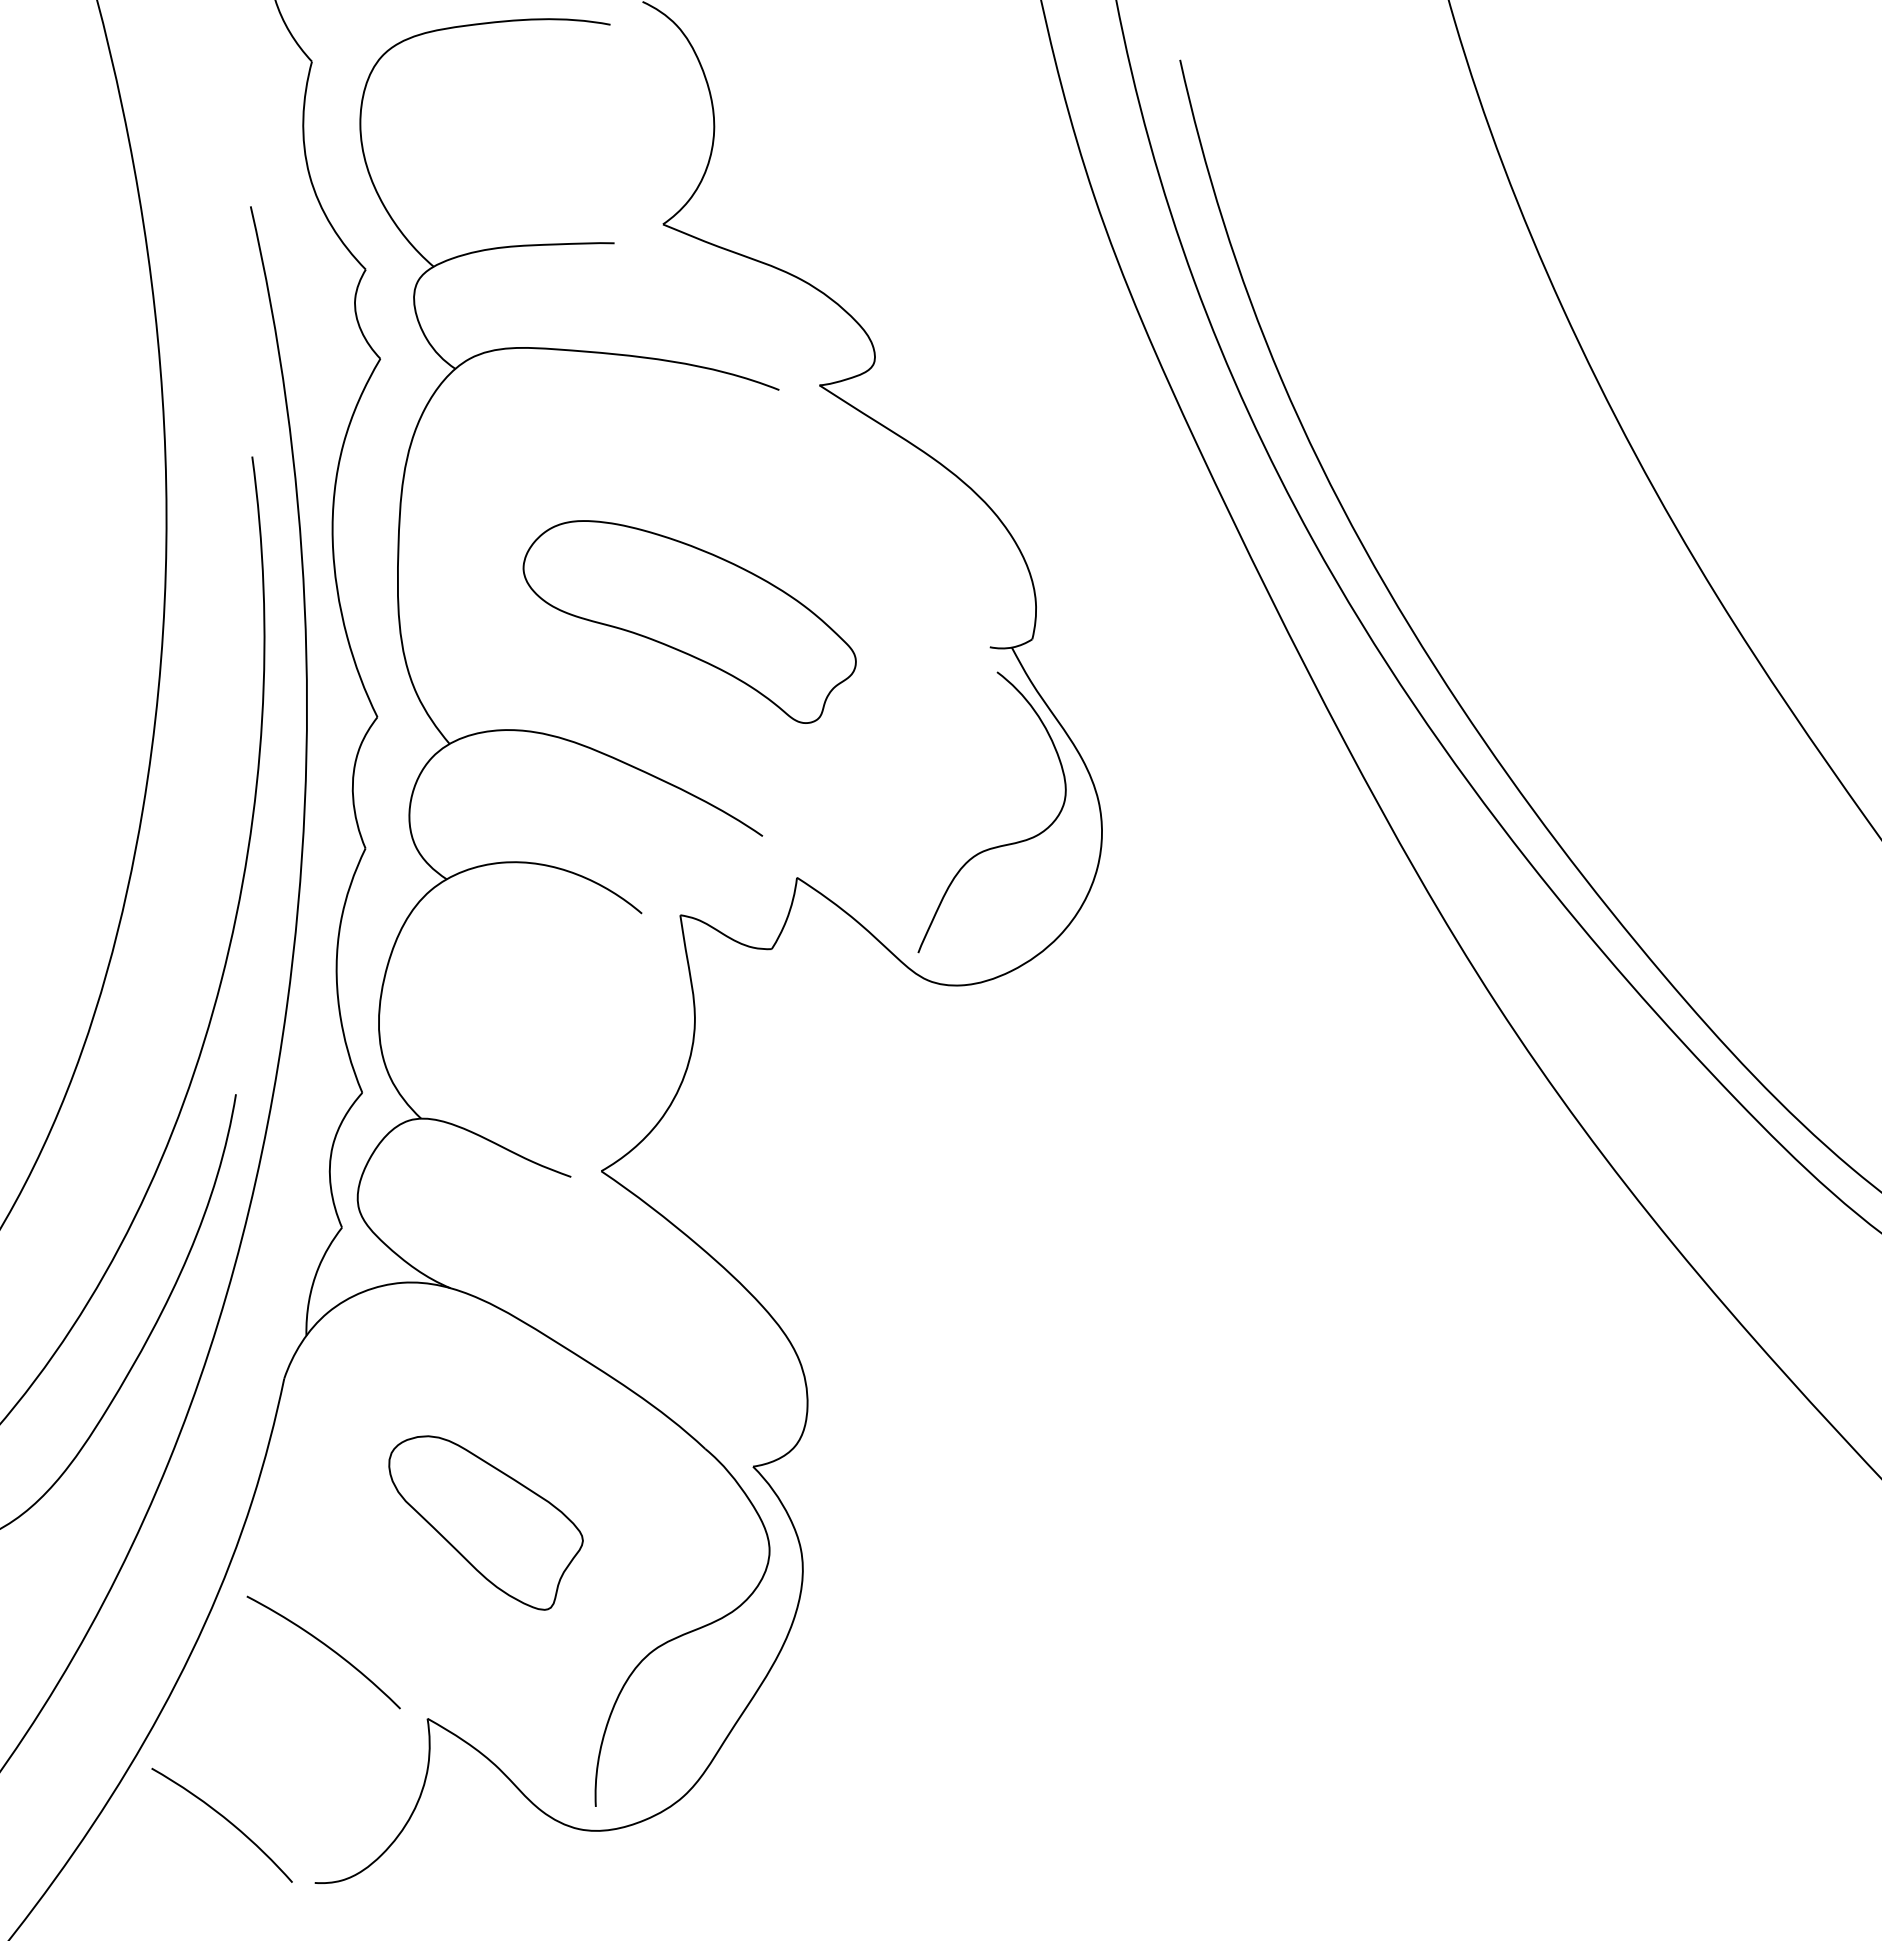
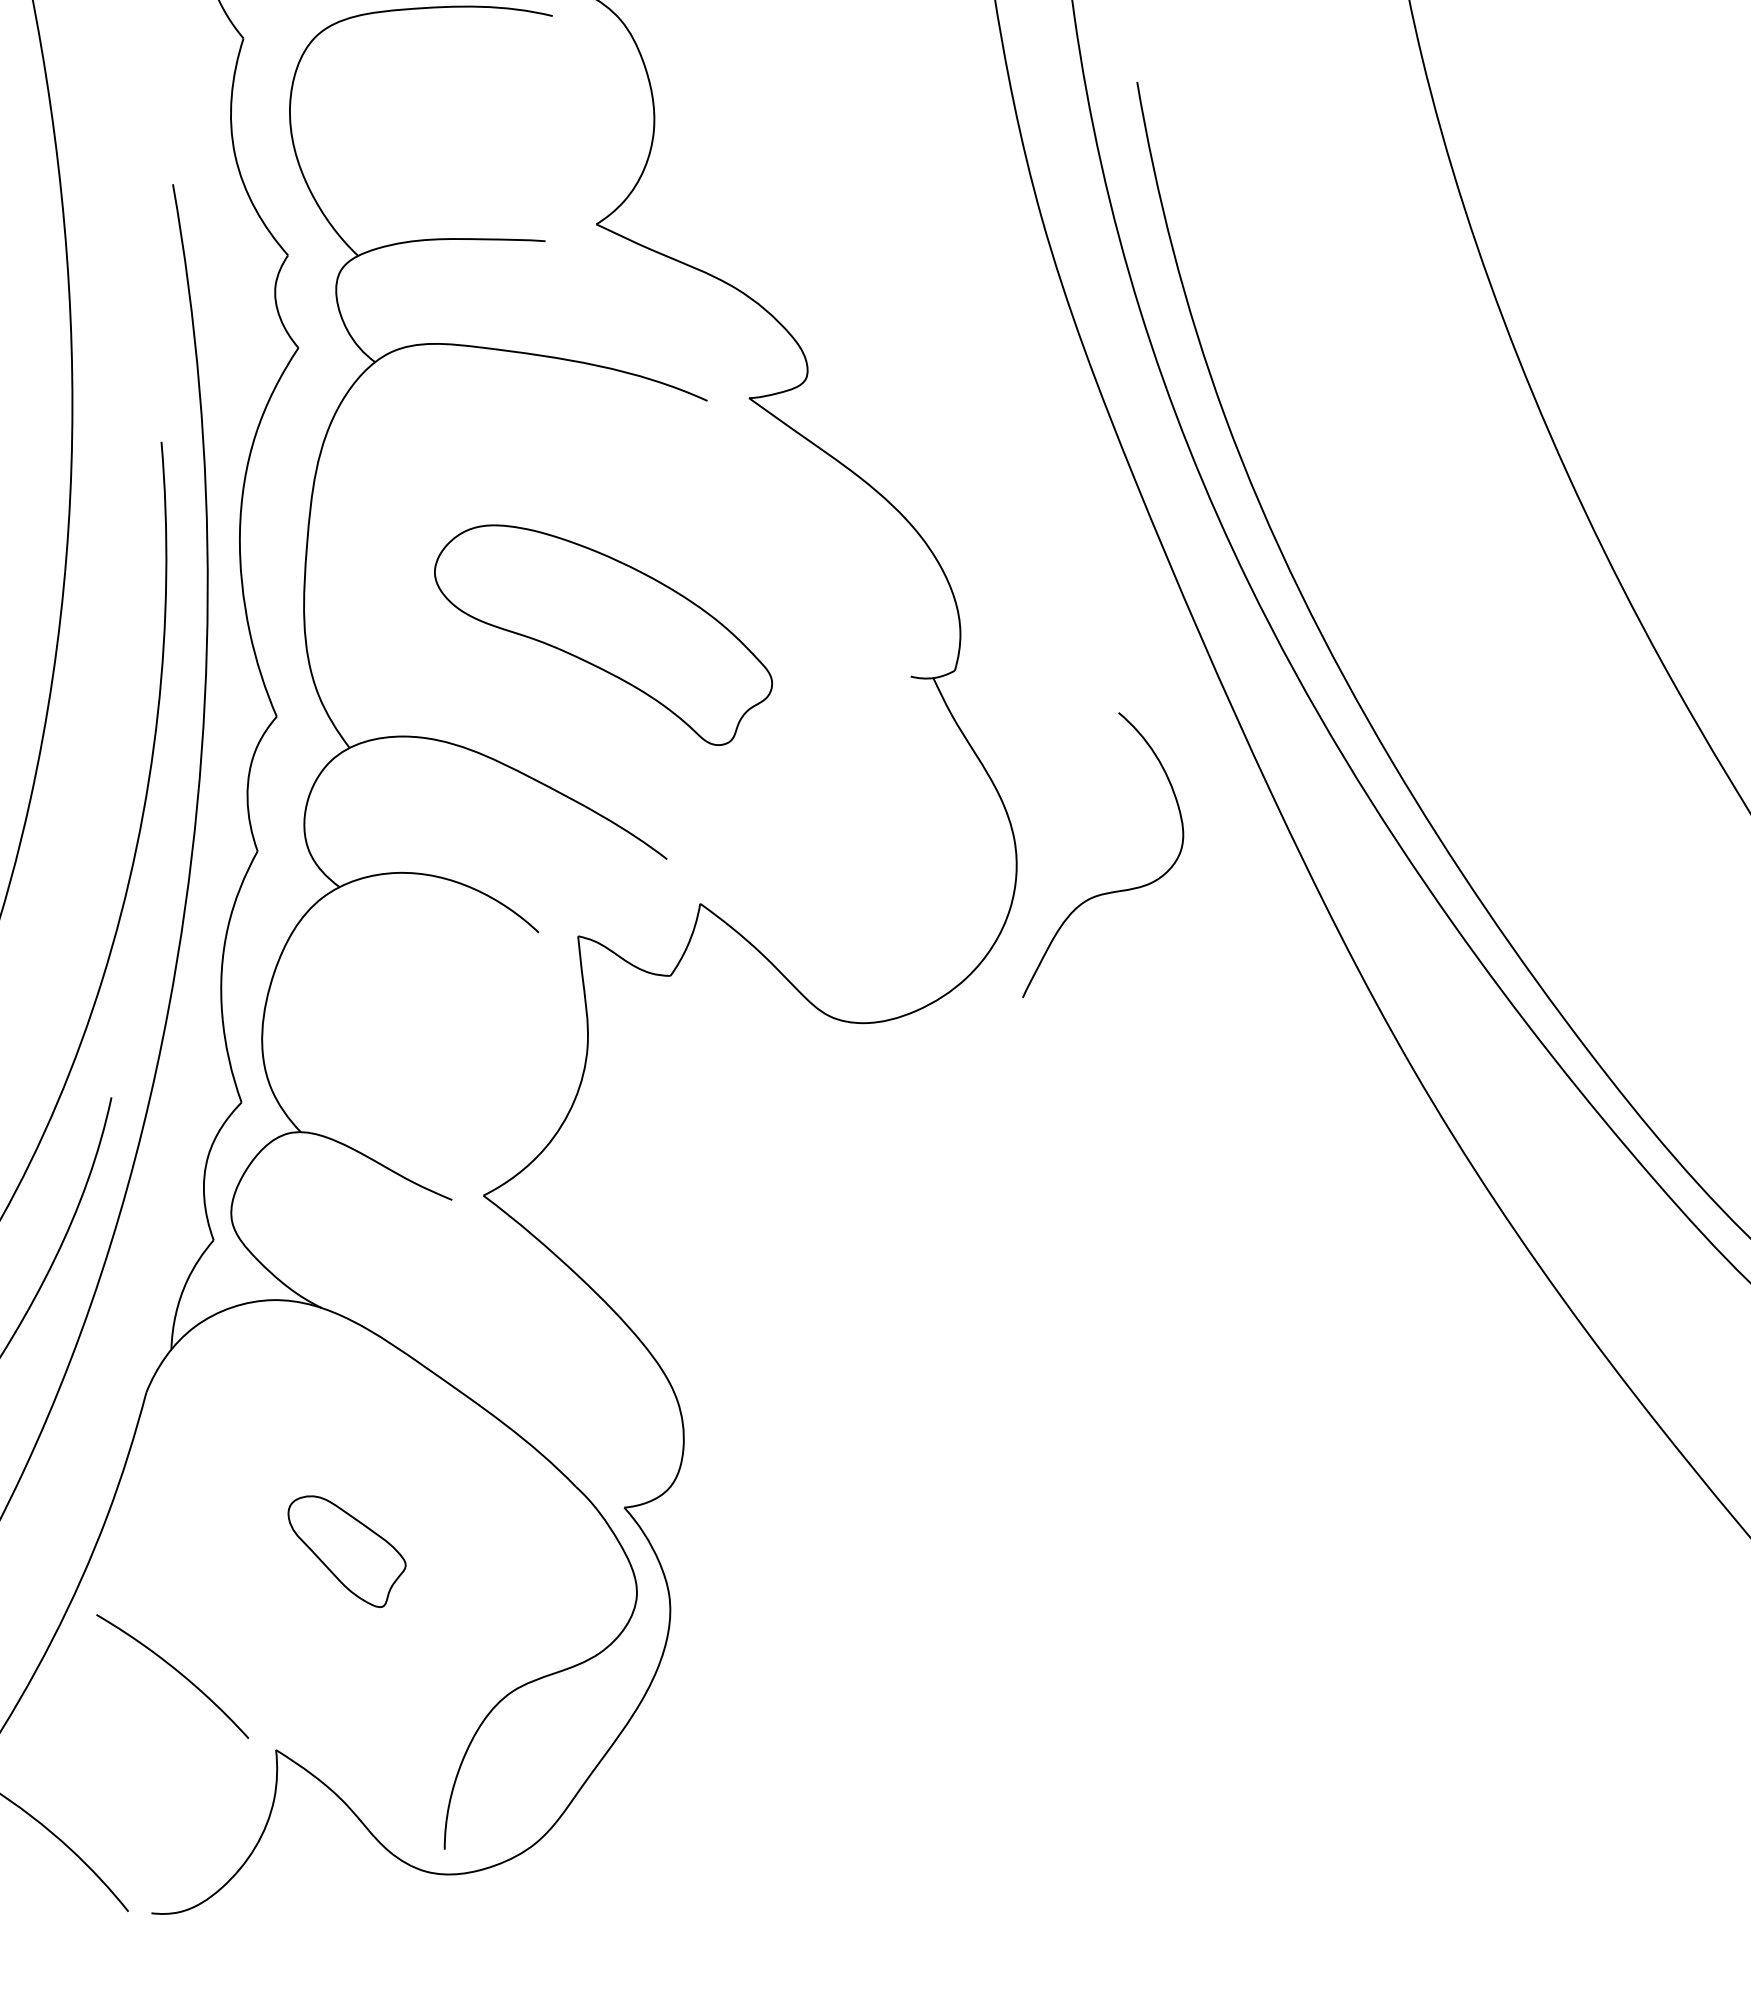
curve: (998, 845) -> (1111, 891), moved
part: (485, 1522) -> (345, 1551), size x0.6

